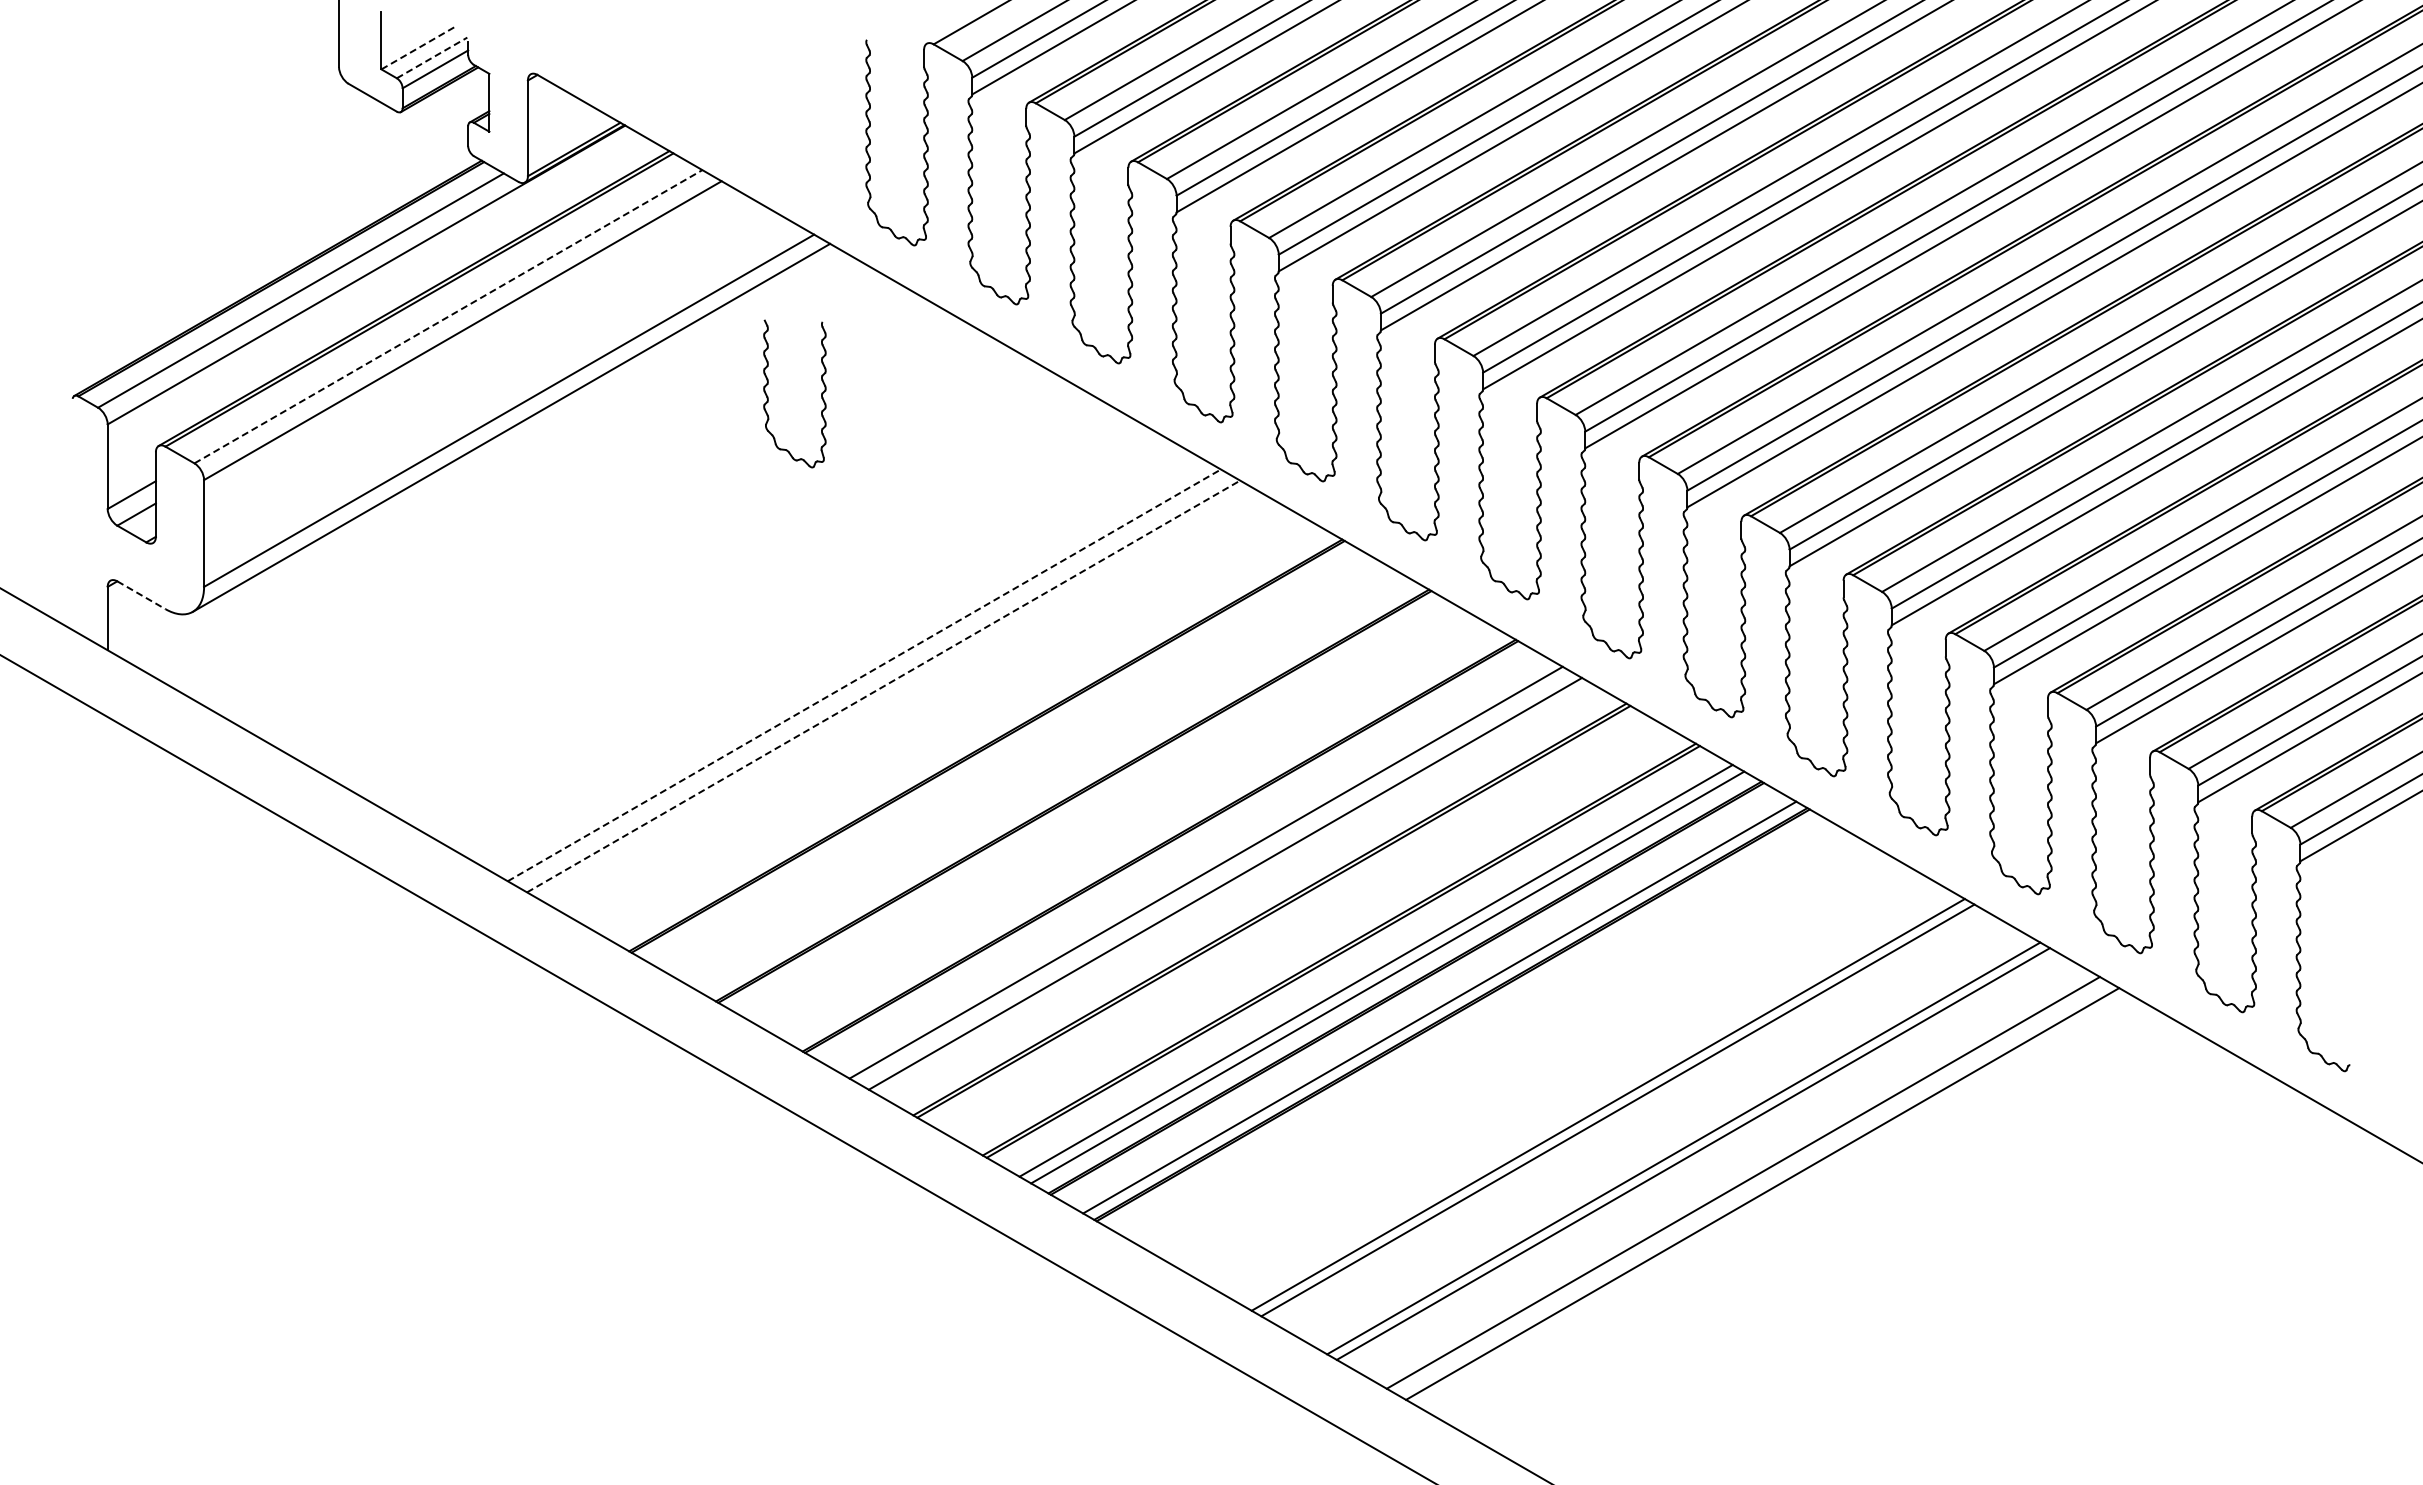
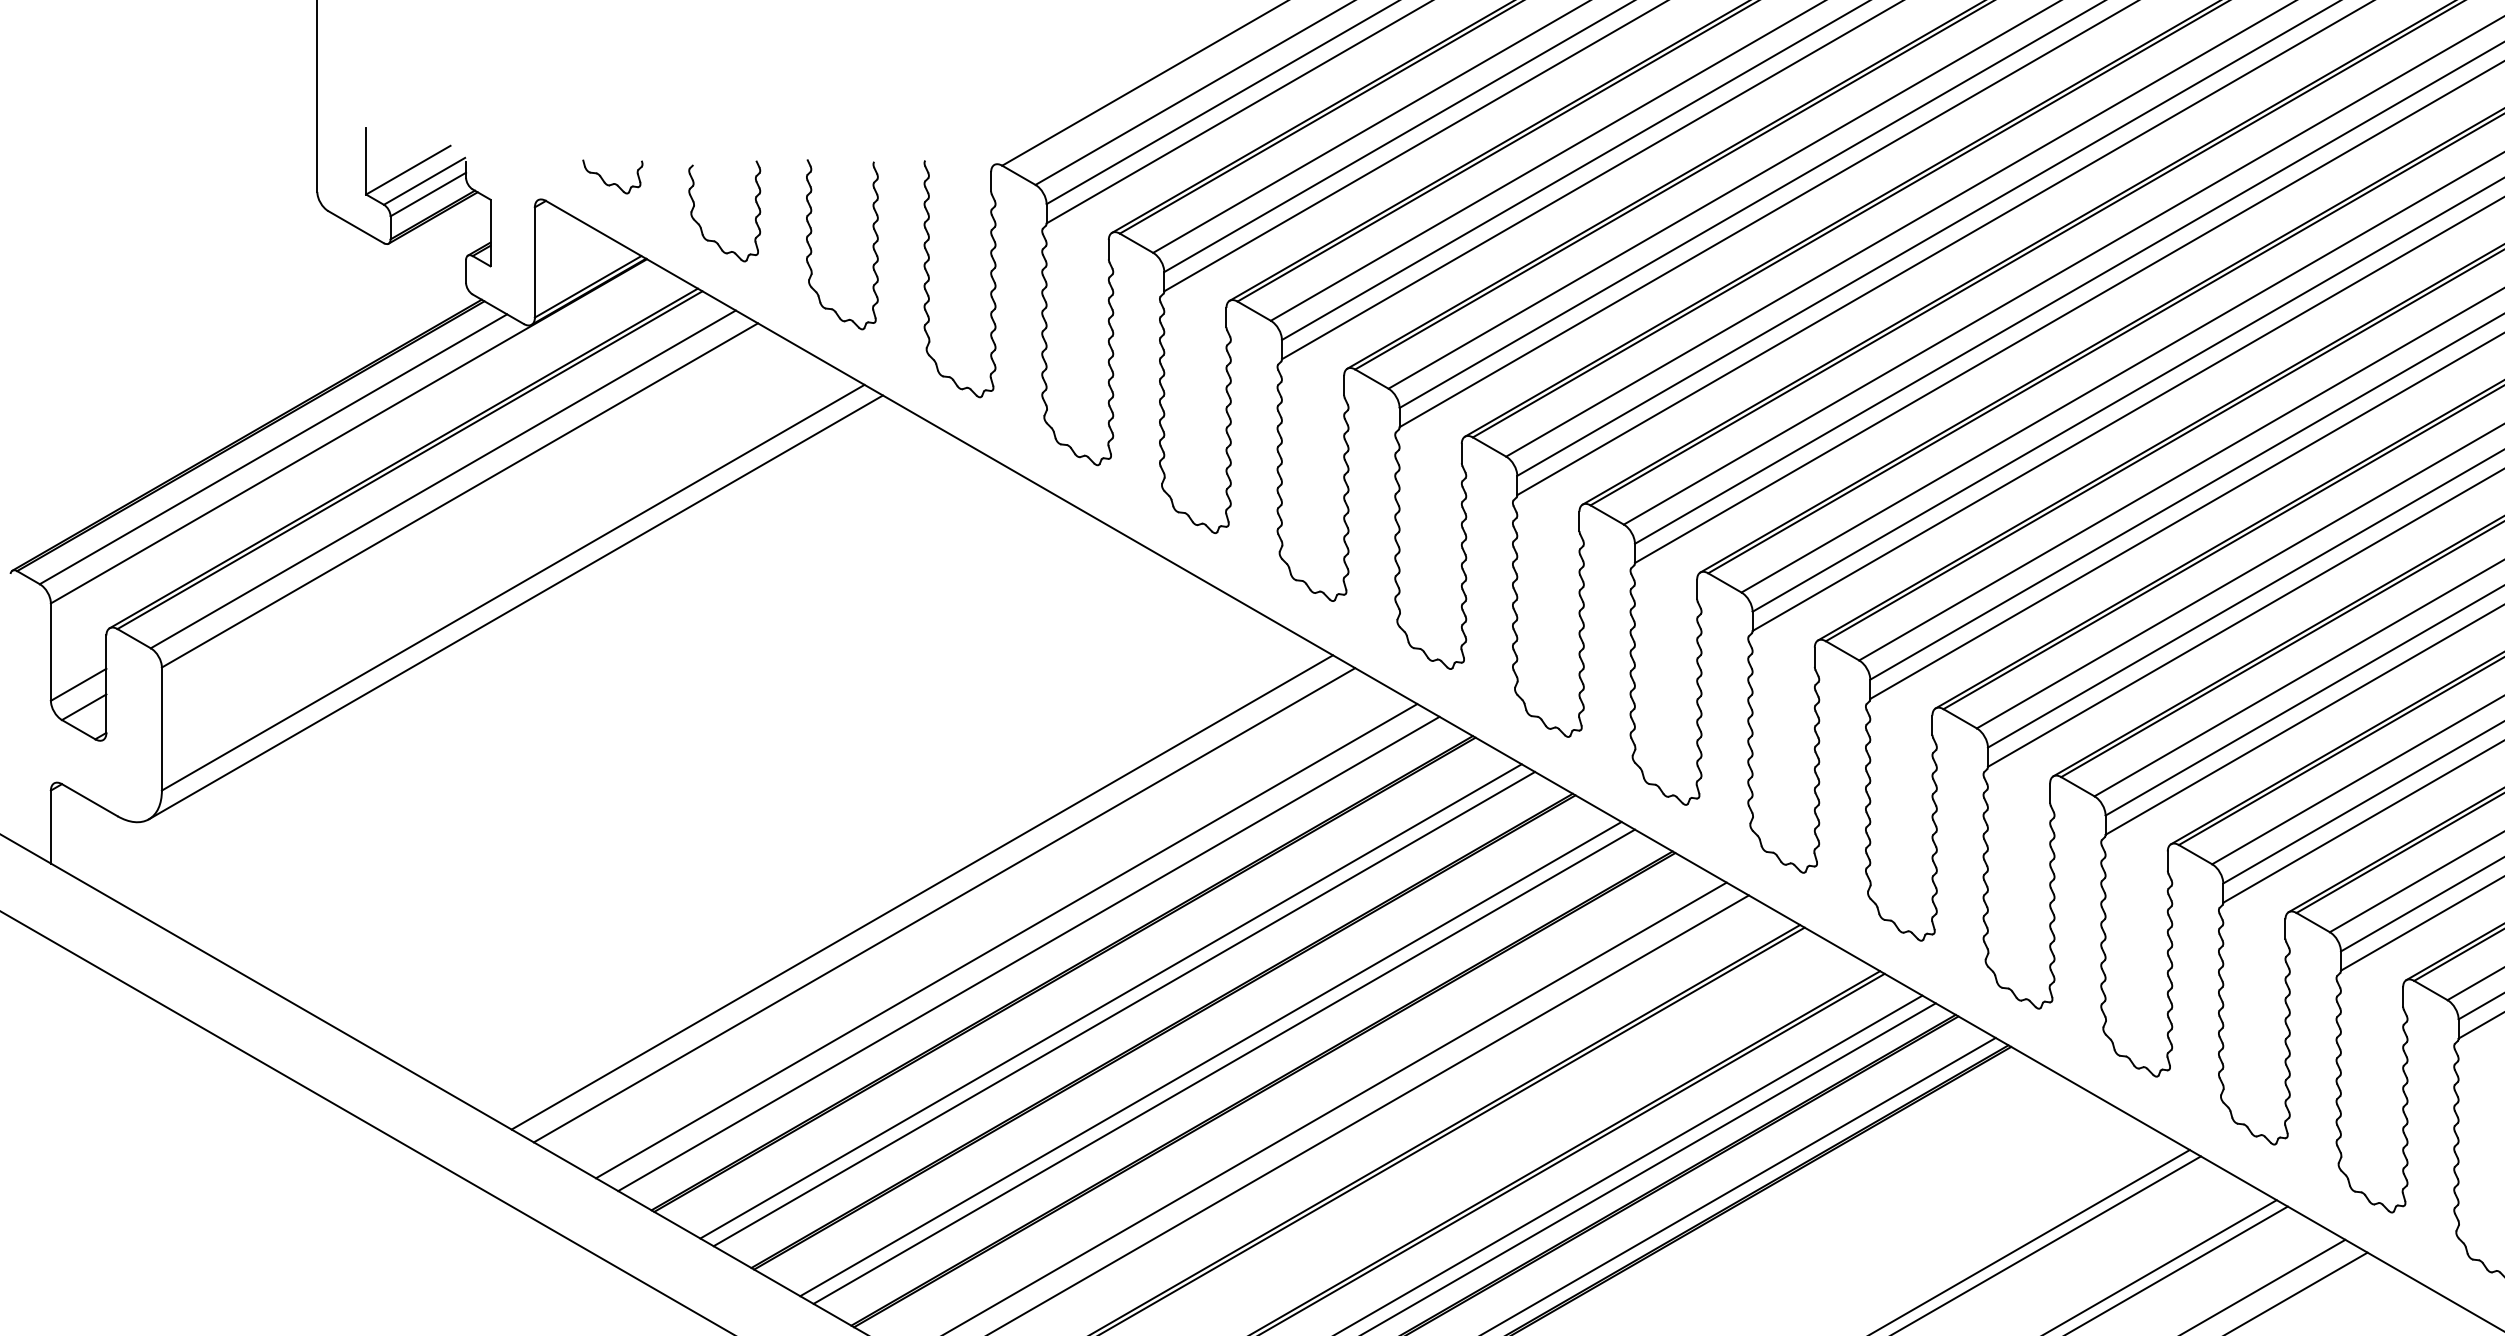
line: (418, 48) -> (408, 170), dashed -> solid
part: (595, 54) -> (612, 177), added
line: (432, 57) -> (424, 180), dashed -> solid
part: (672, 96) -> (701, 225), added
line: (448, 316) -> (443, 479), dashed -> solid
part: (768, 396) -> (811, 247), moved
line: (141, 595) -> (89, 800), dashed -> solid
line: (864, 675) -> (922, 892), dashed -> solid
line: (883, 686) -> (944, 905), dashed -> solid
line: (937, 717) -> (1006, 940), added
line: (956, 728) -> (1028, 953), added
line: (1027, 769) -> (1110, 1000), added
line: (1039, 776) -> (1124, 1008), added
line: (1114, 819) -> (1210, 1058), added
line: (1126, 826) -> (1224, 1066), added

